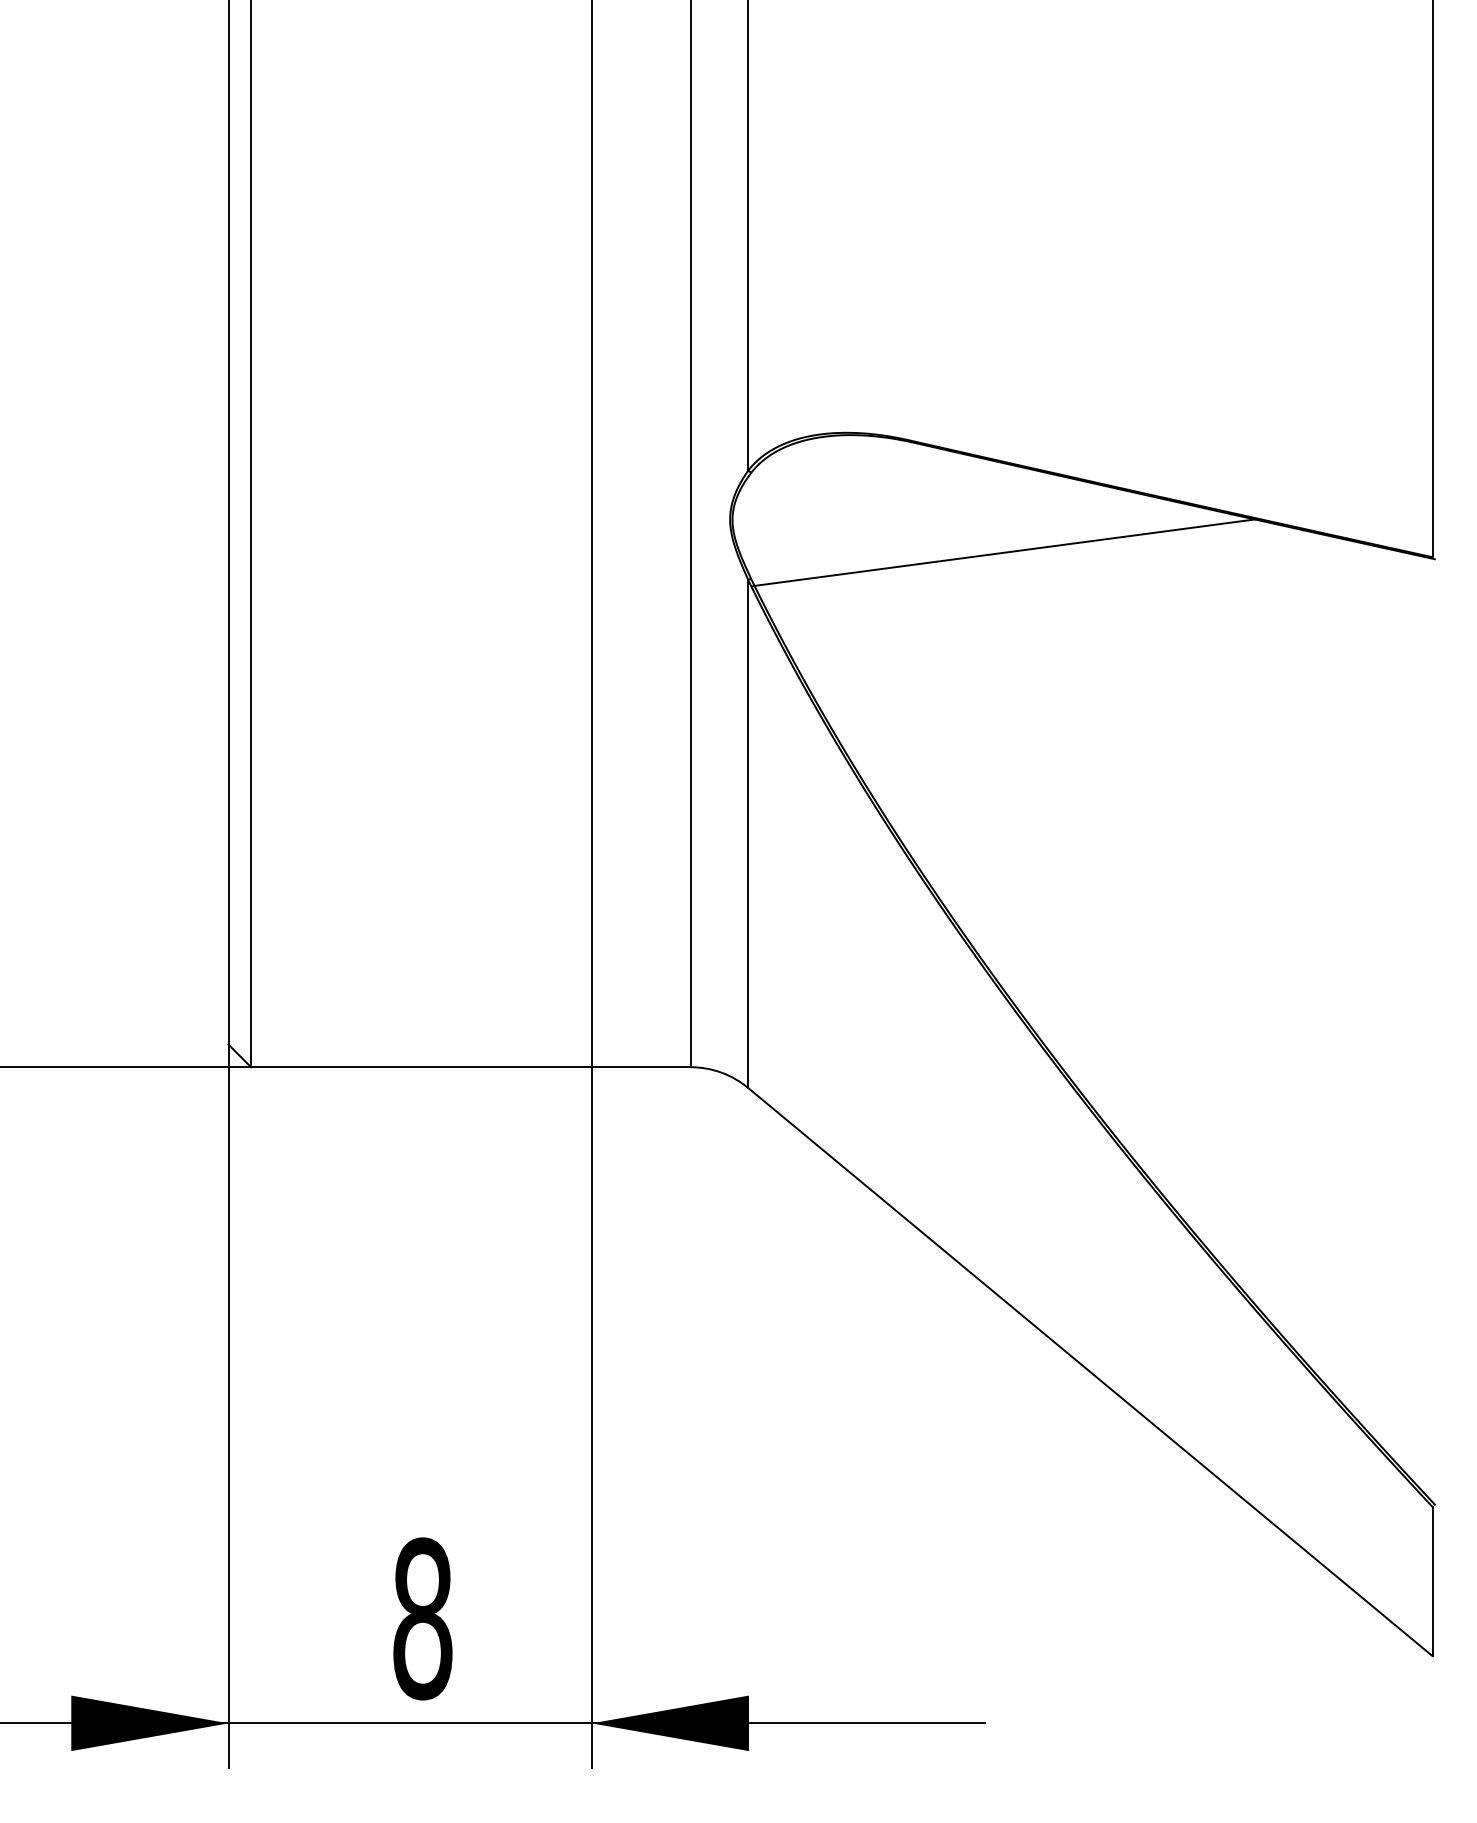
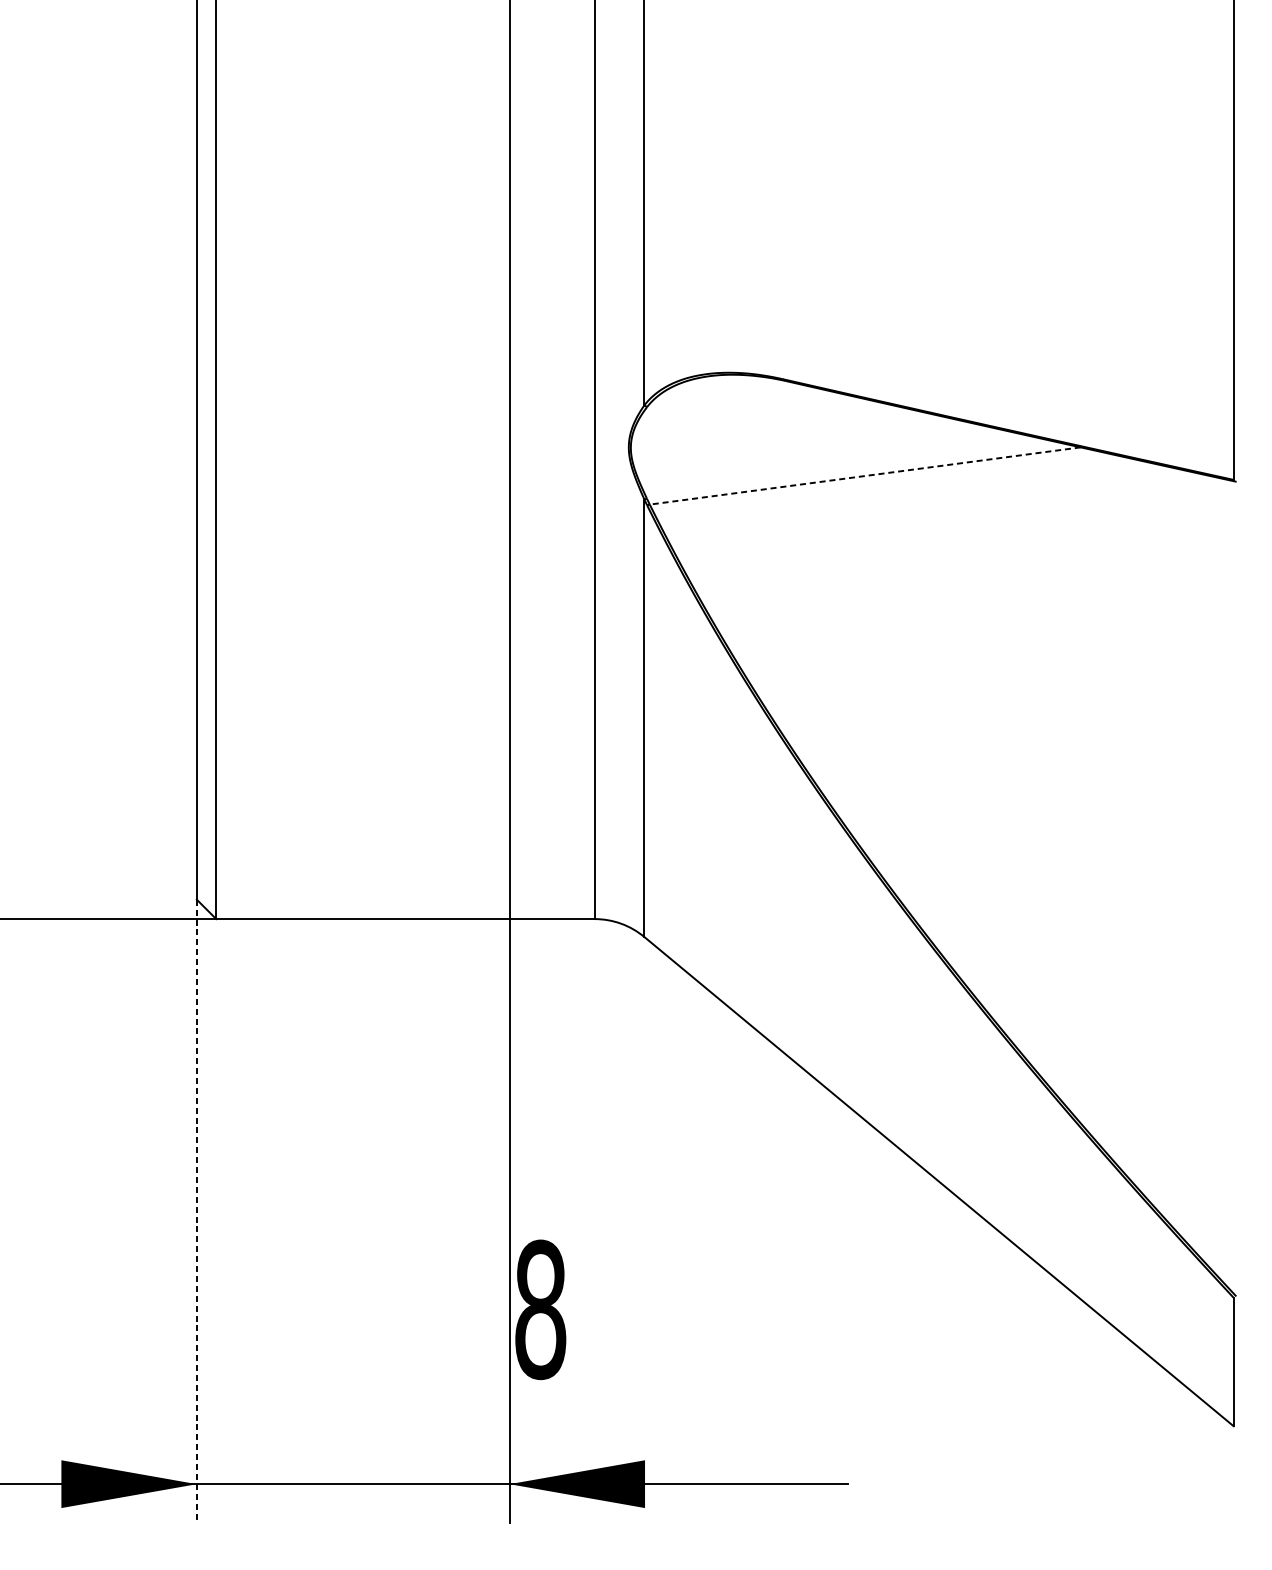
line: (1004, 552) -> (865, 475), solid -> dashed
line: (228, 1406) -> (196, 1211), solid -> dashed
text: (422, 1618) -> (540, 1309), moved

